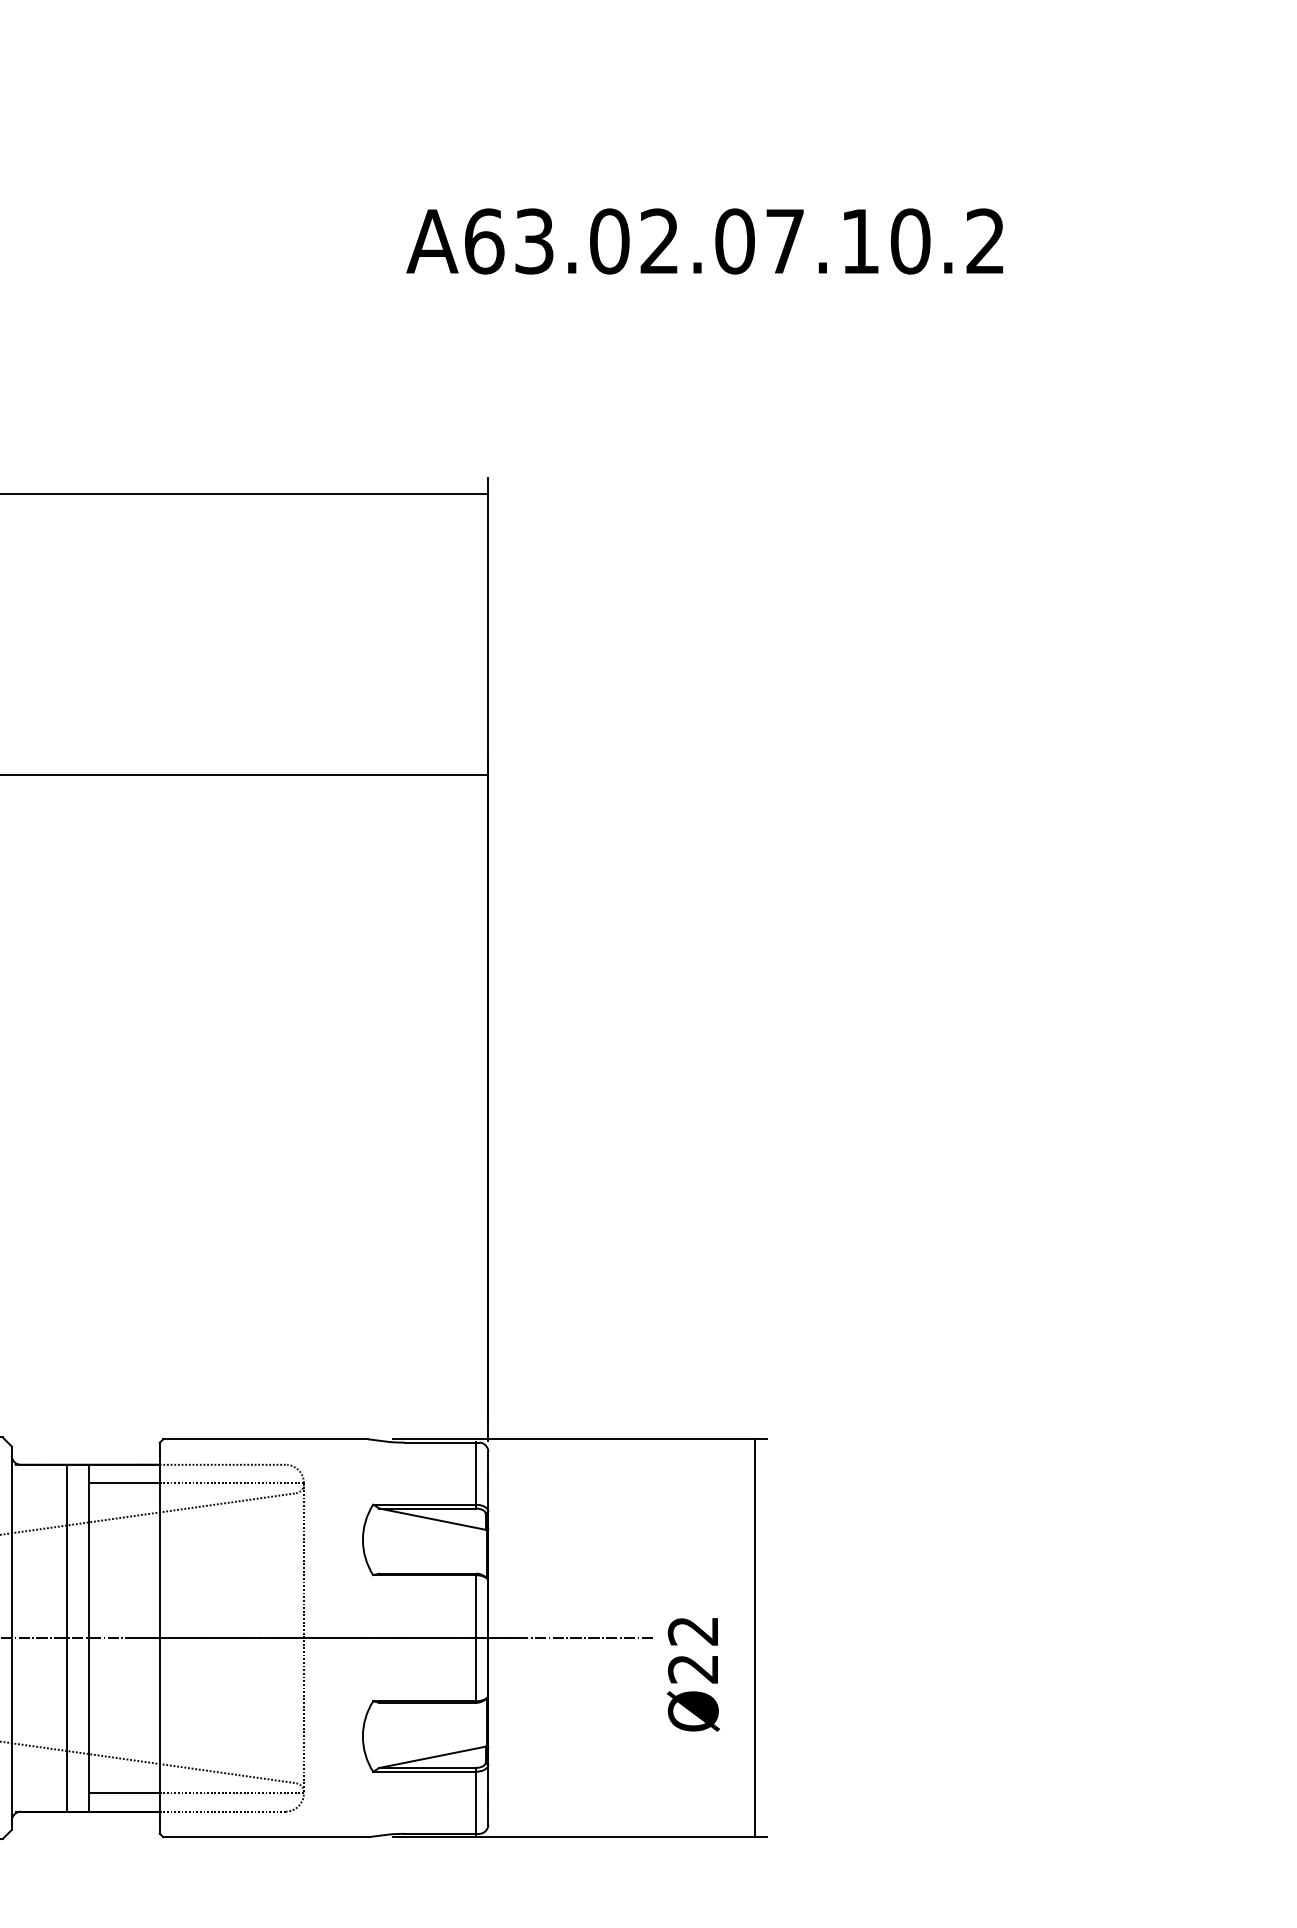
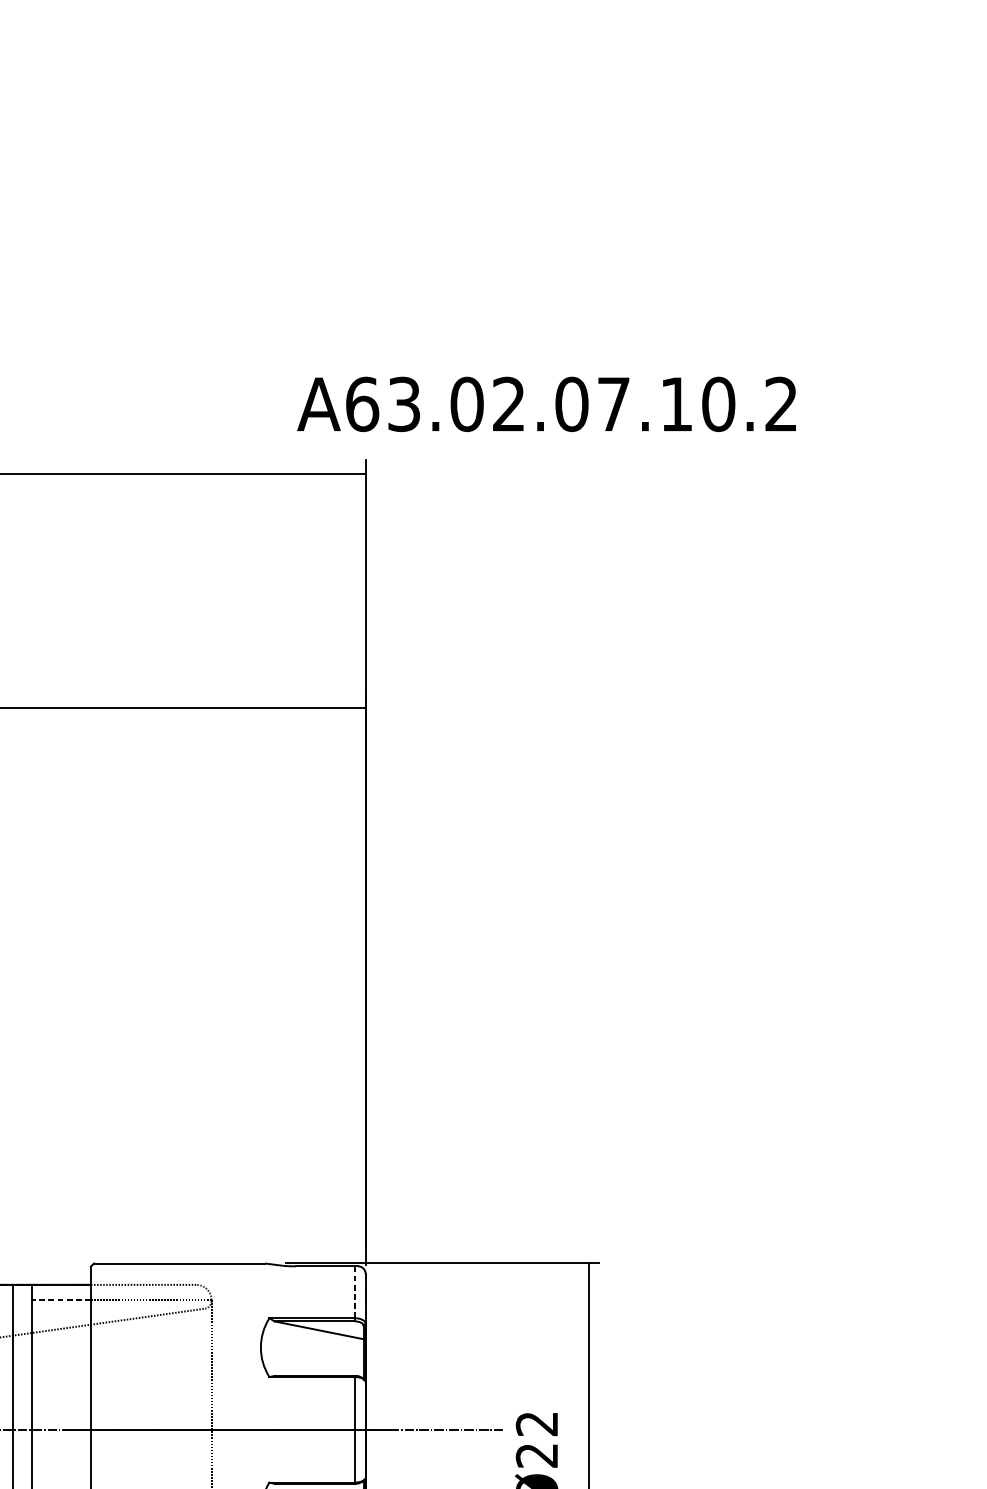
text: (704, 241) -> (546, 404), moved
line: (475, 1473) -> (354, 1292), solid -> dashed
line: (124, 1483) -> (61, 1300), solid -> dashed

